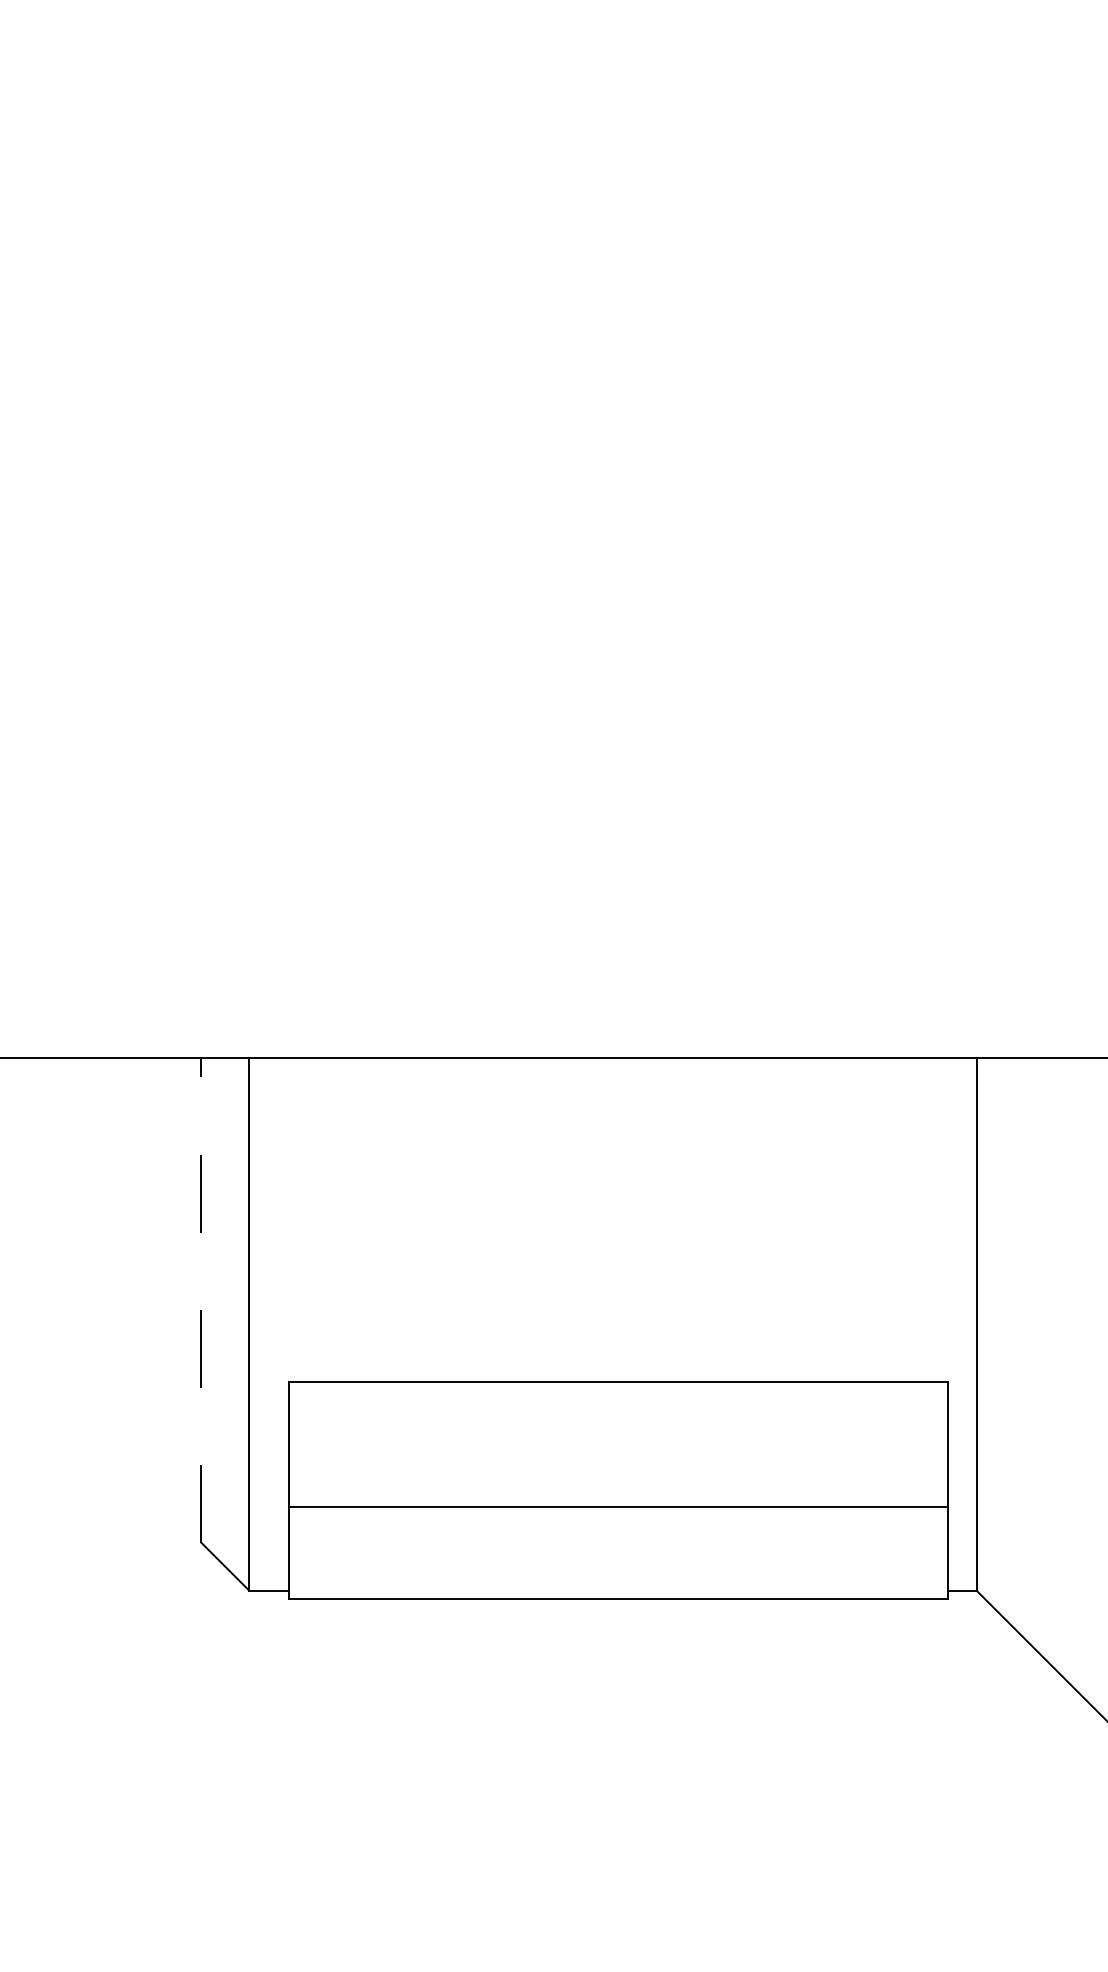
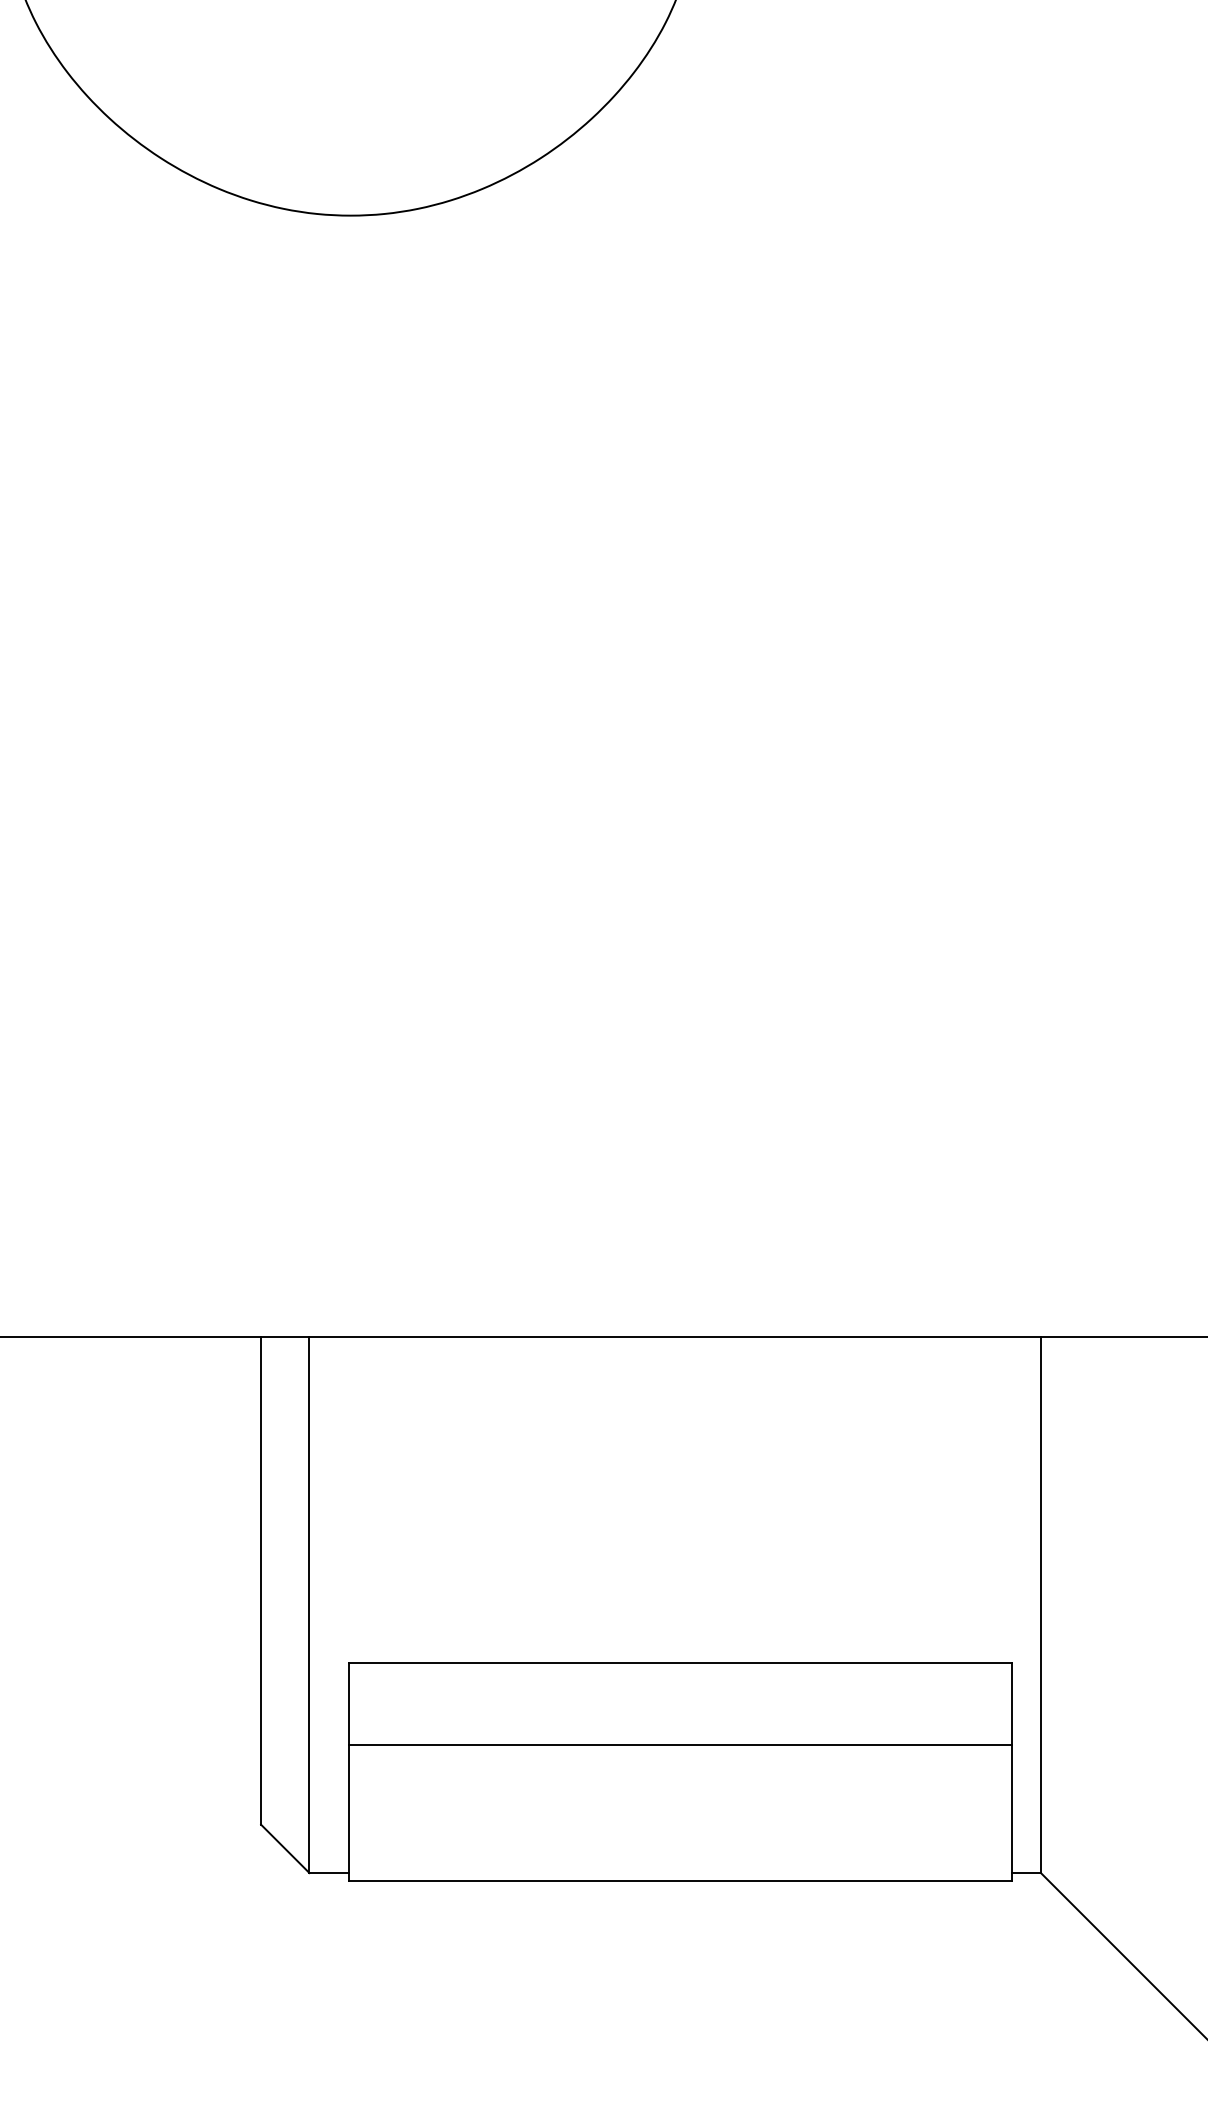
line: (201, 1299) -> (261, 1580), dashed -> solid
line: (617, 1507) -> (679, 1745), moved

